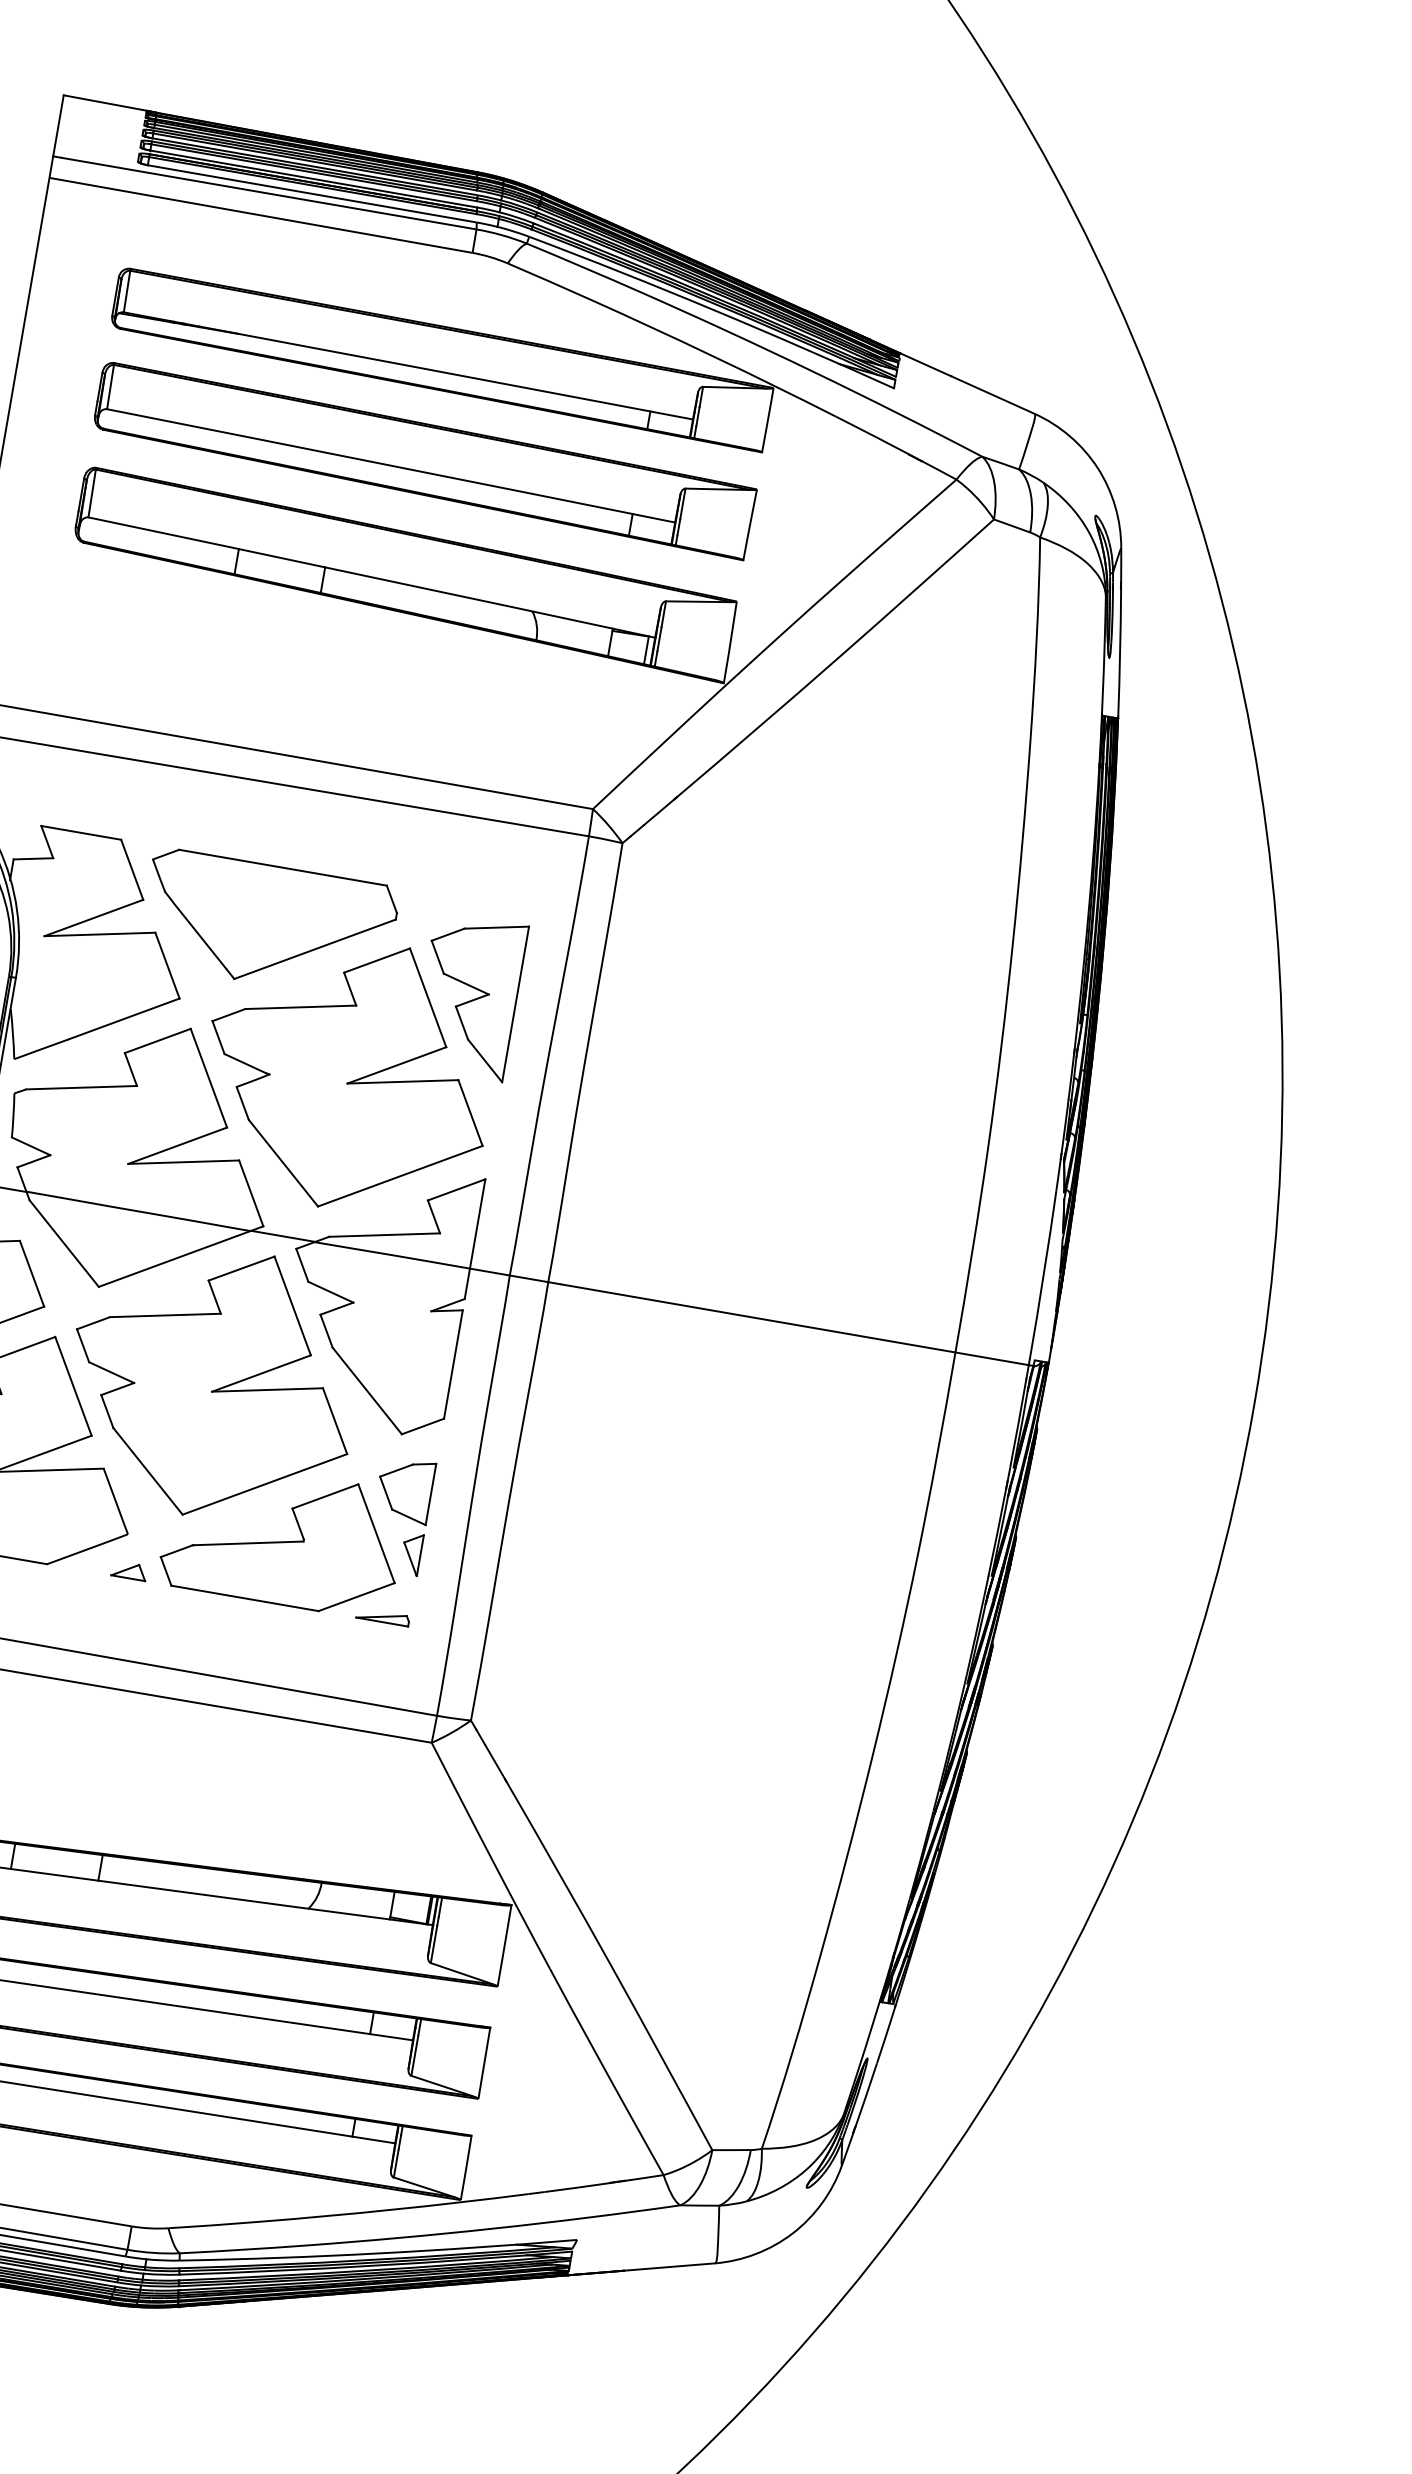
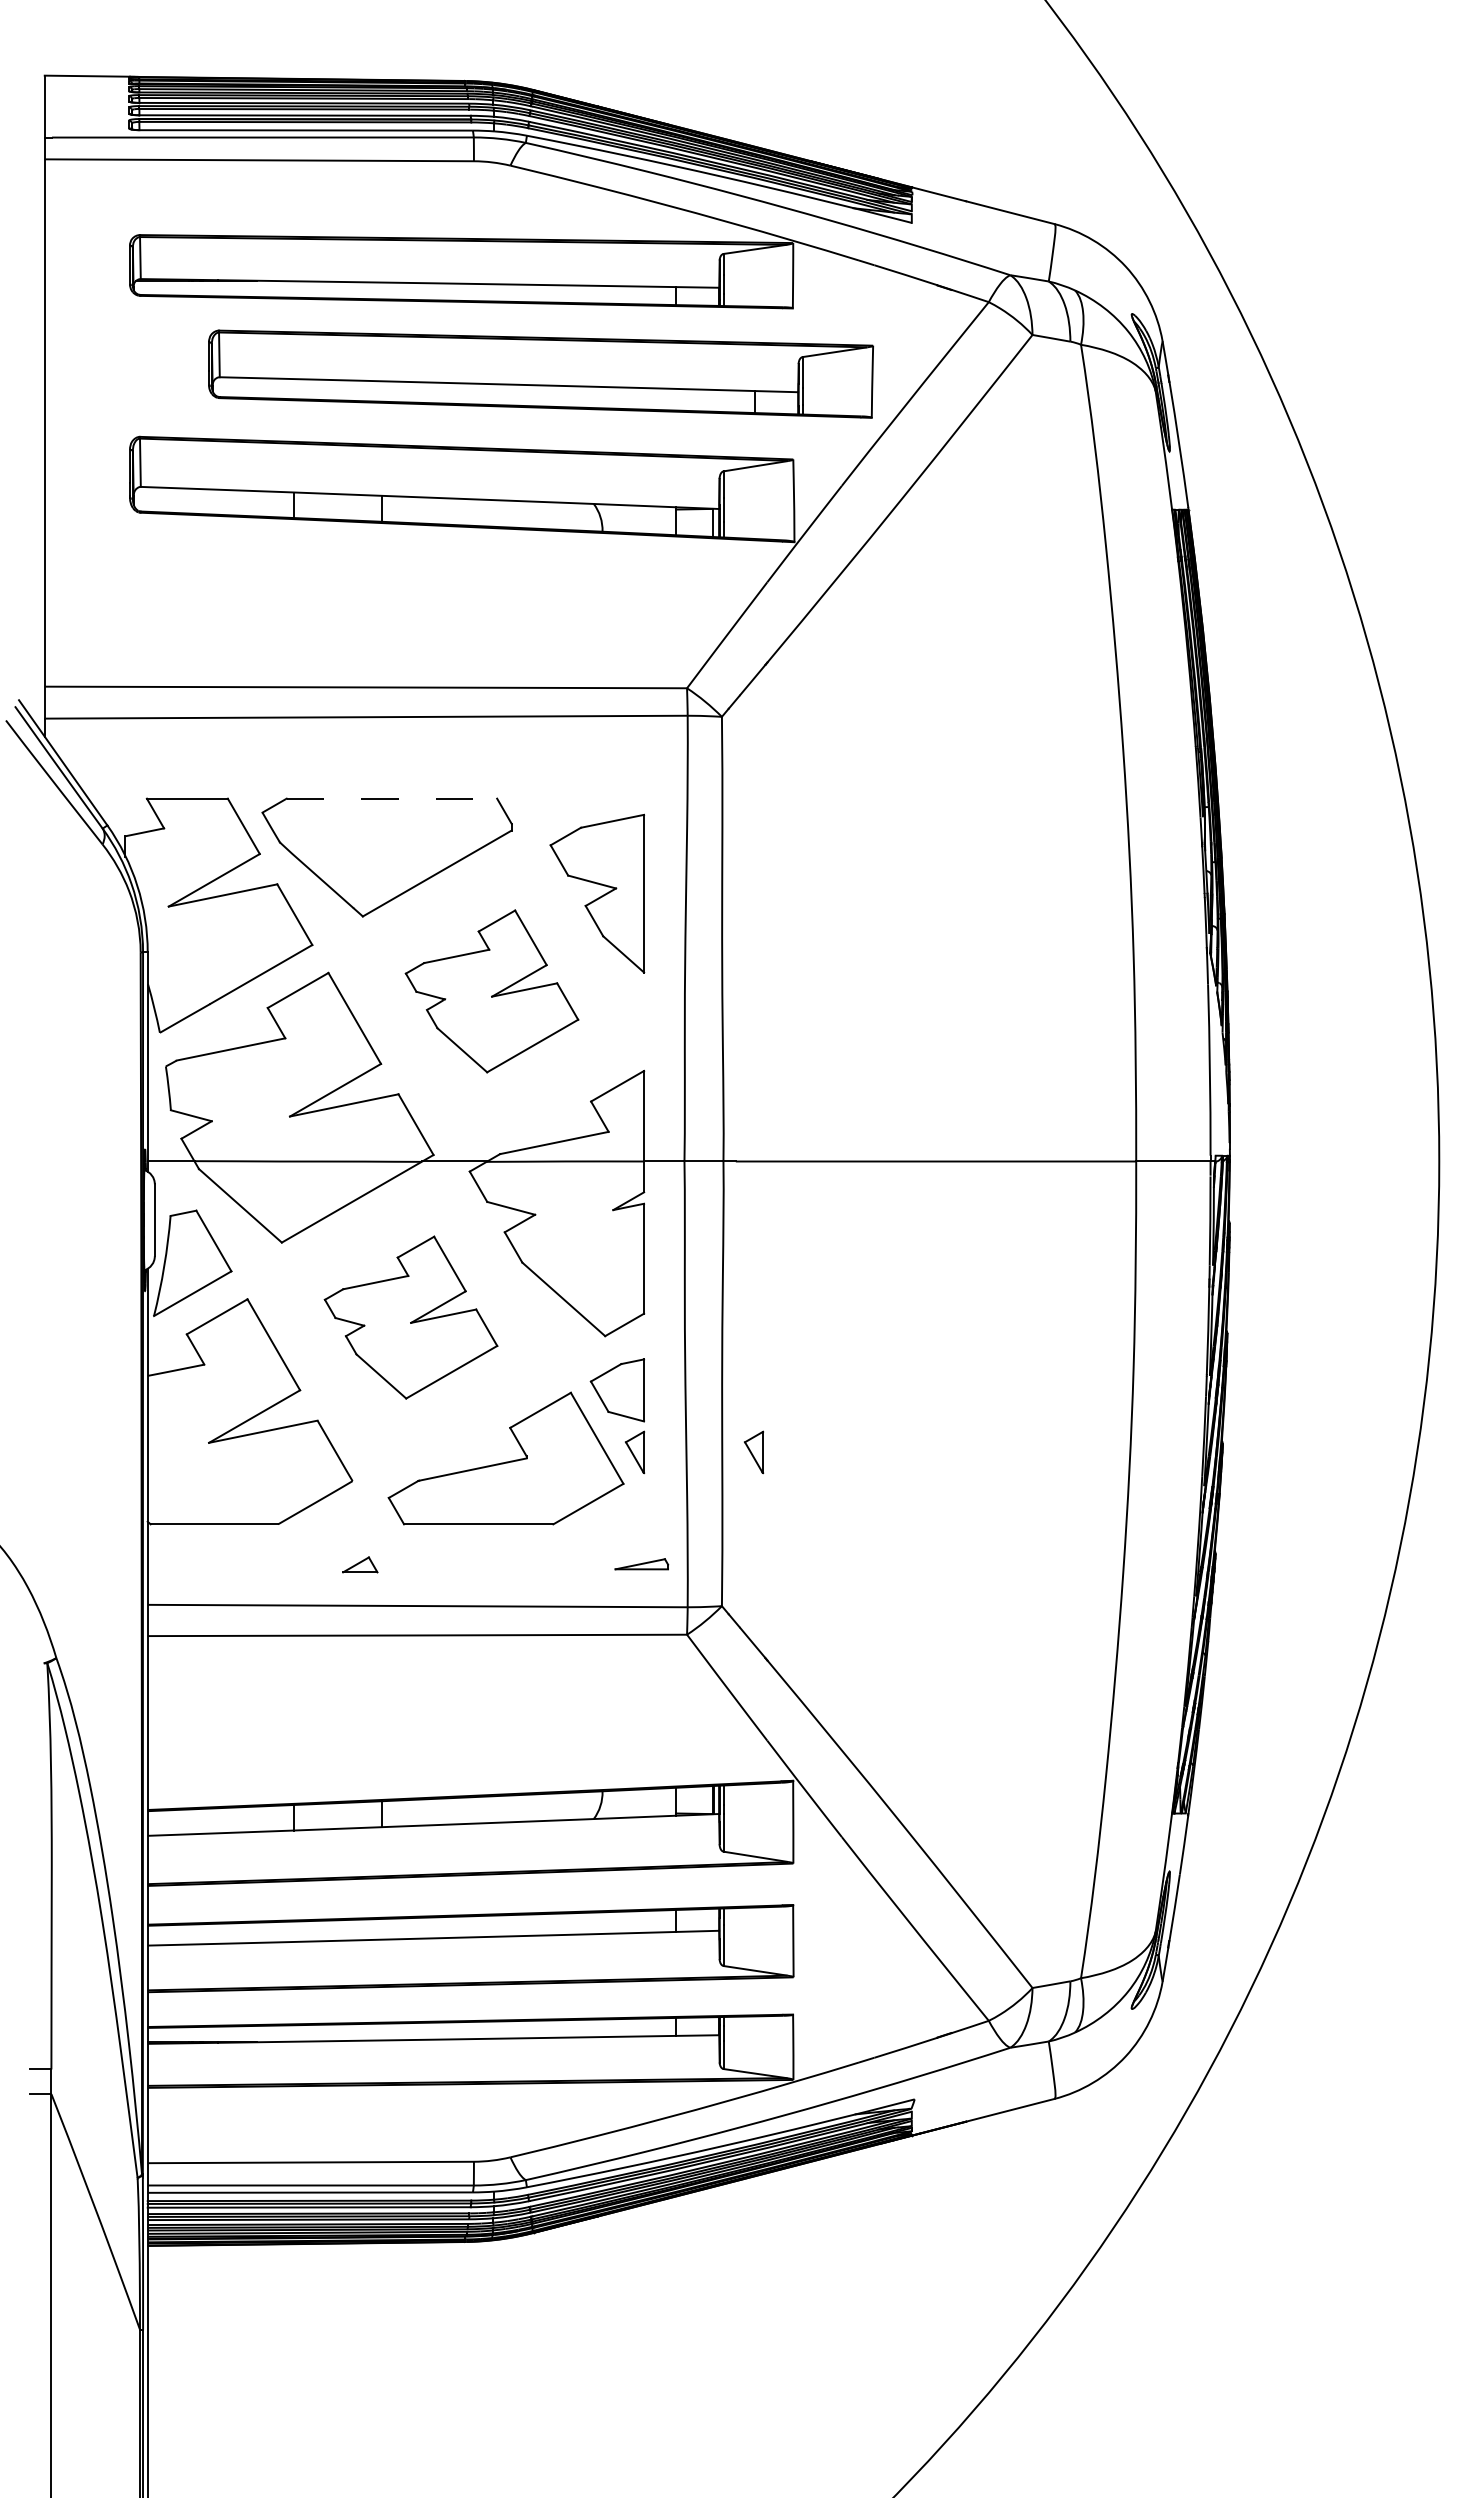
part: (424, 460) -> (540, 373), moved
line: (283, 867) -> (392, 798), solid -> dashed
part: (348, 1074) -> (491, 991), size x0.6
part: (212, 1382) -> (410, 1317), size x0.6
part: (129, 1570) -> (360, 1564), moved
part: (529, 1574) -> (754, 1452), added
part: (382, 1617) -> (641, 1564), moved

